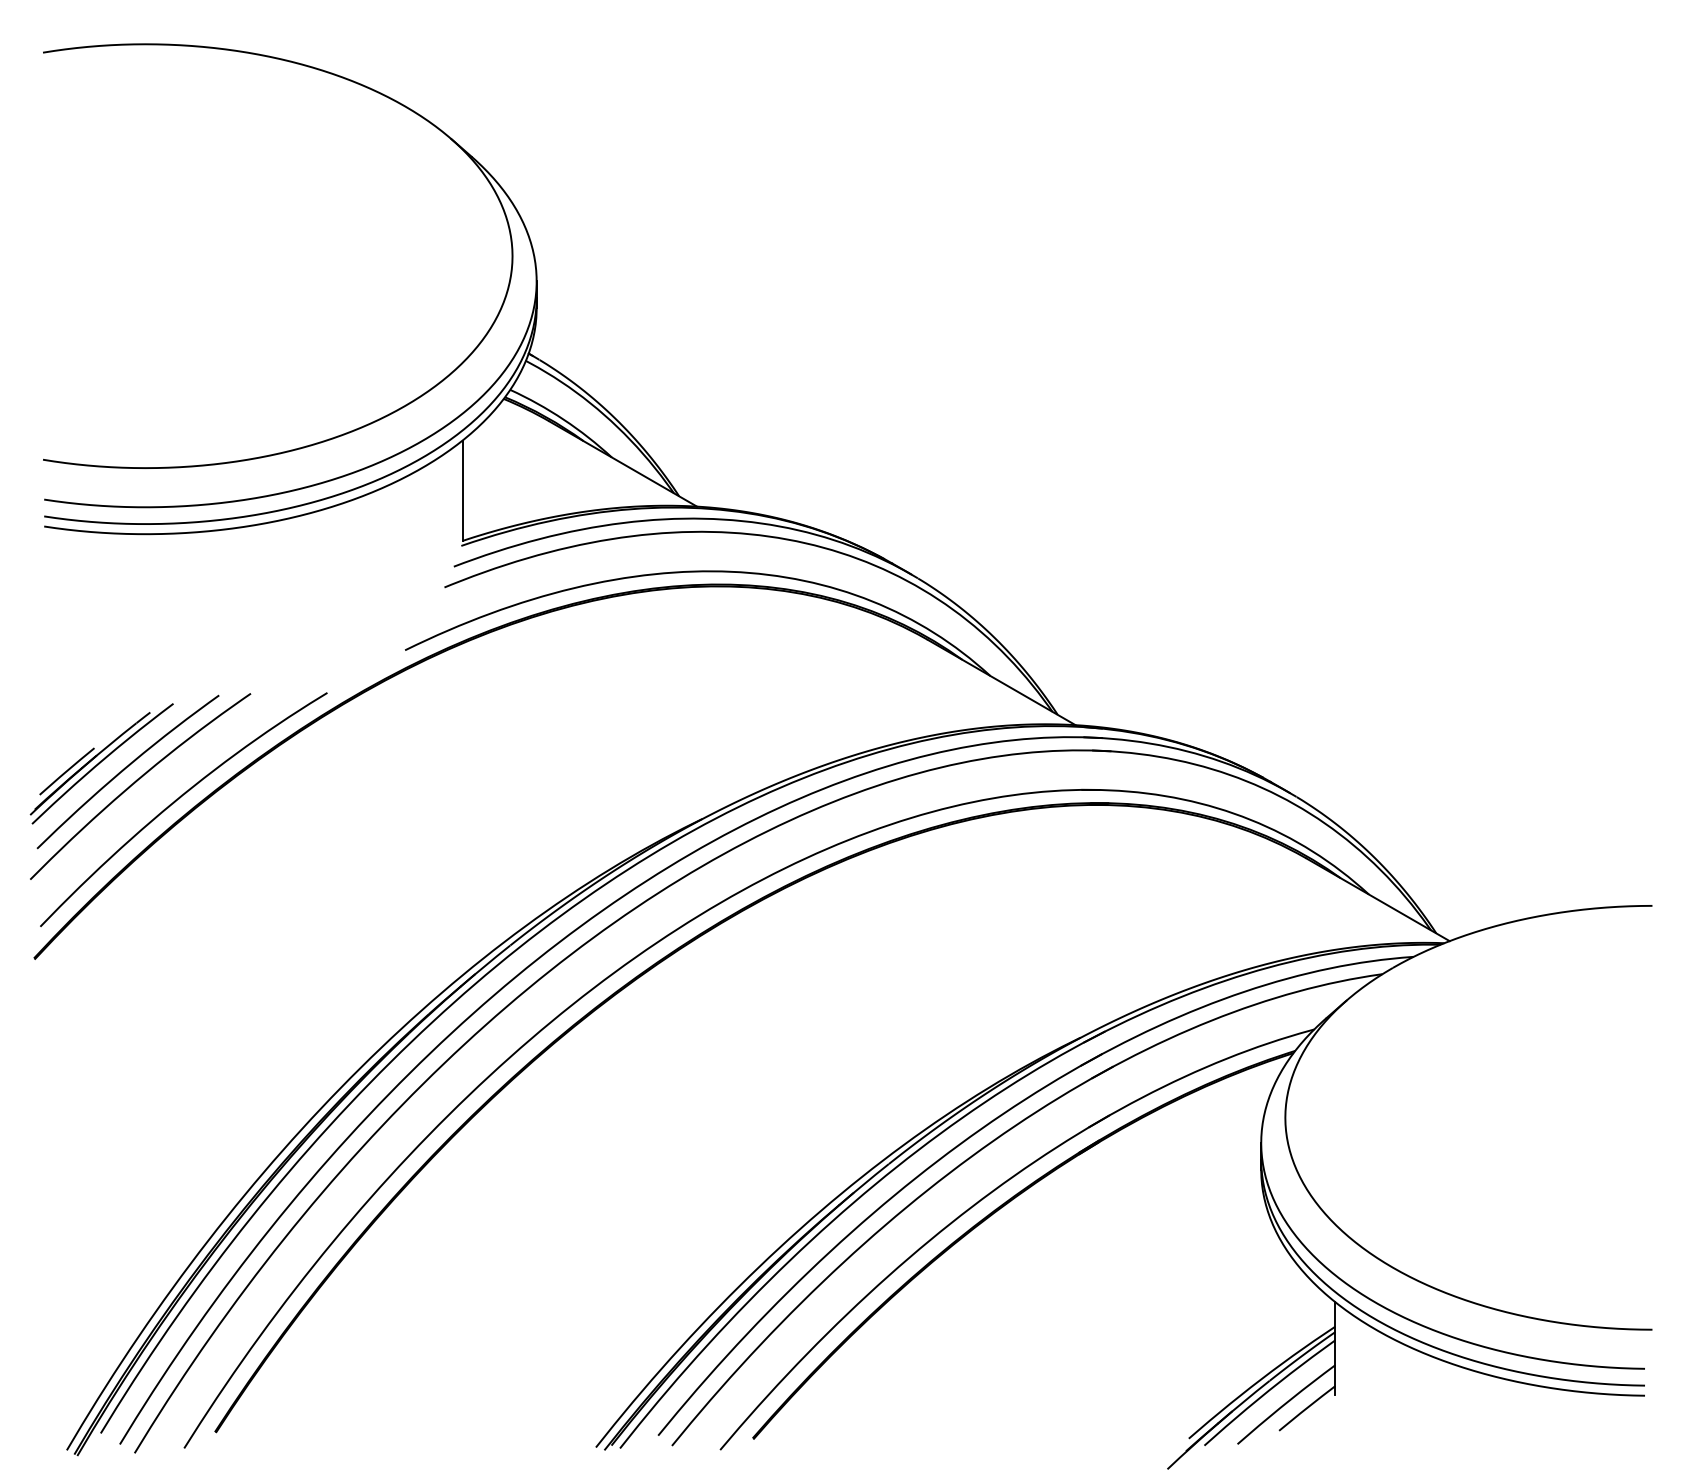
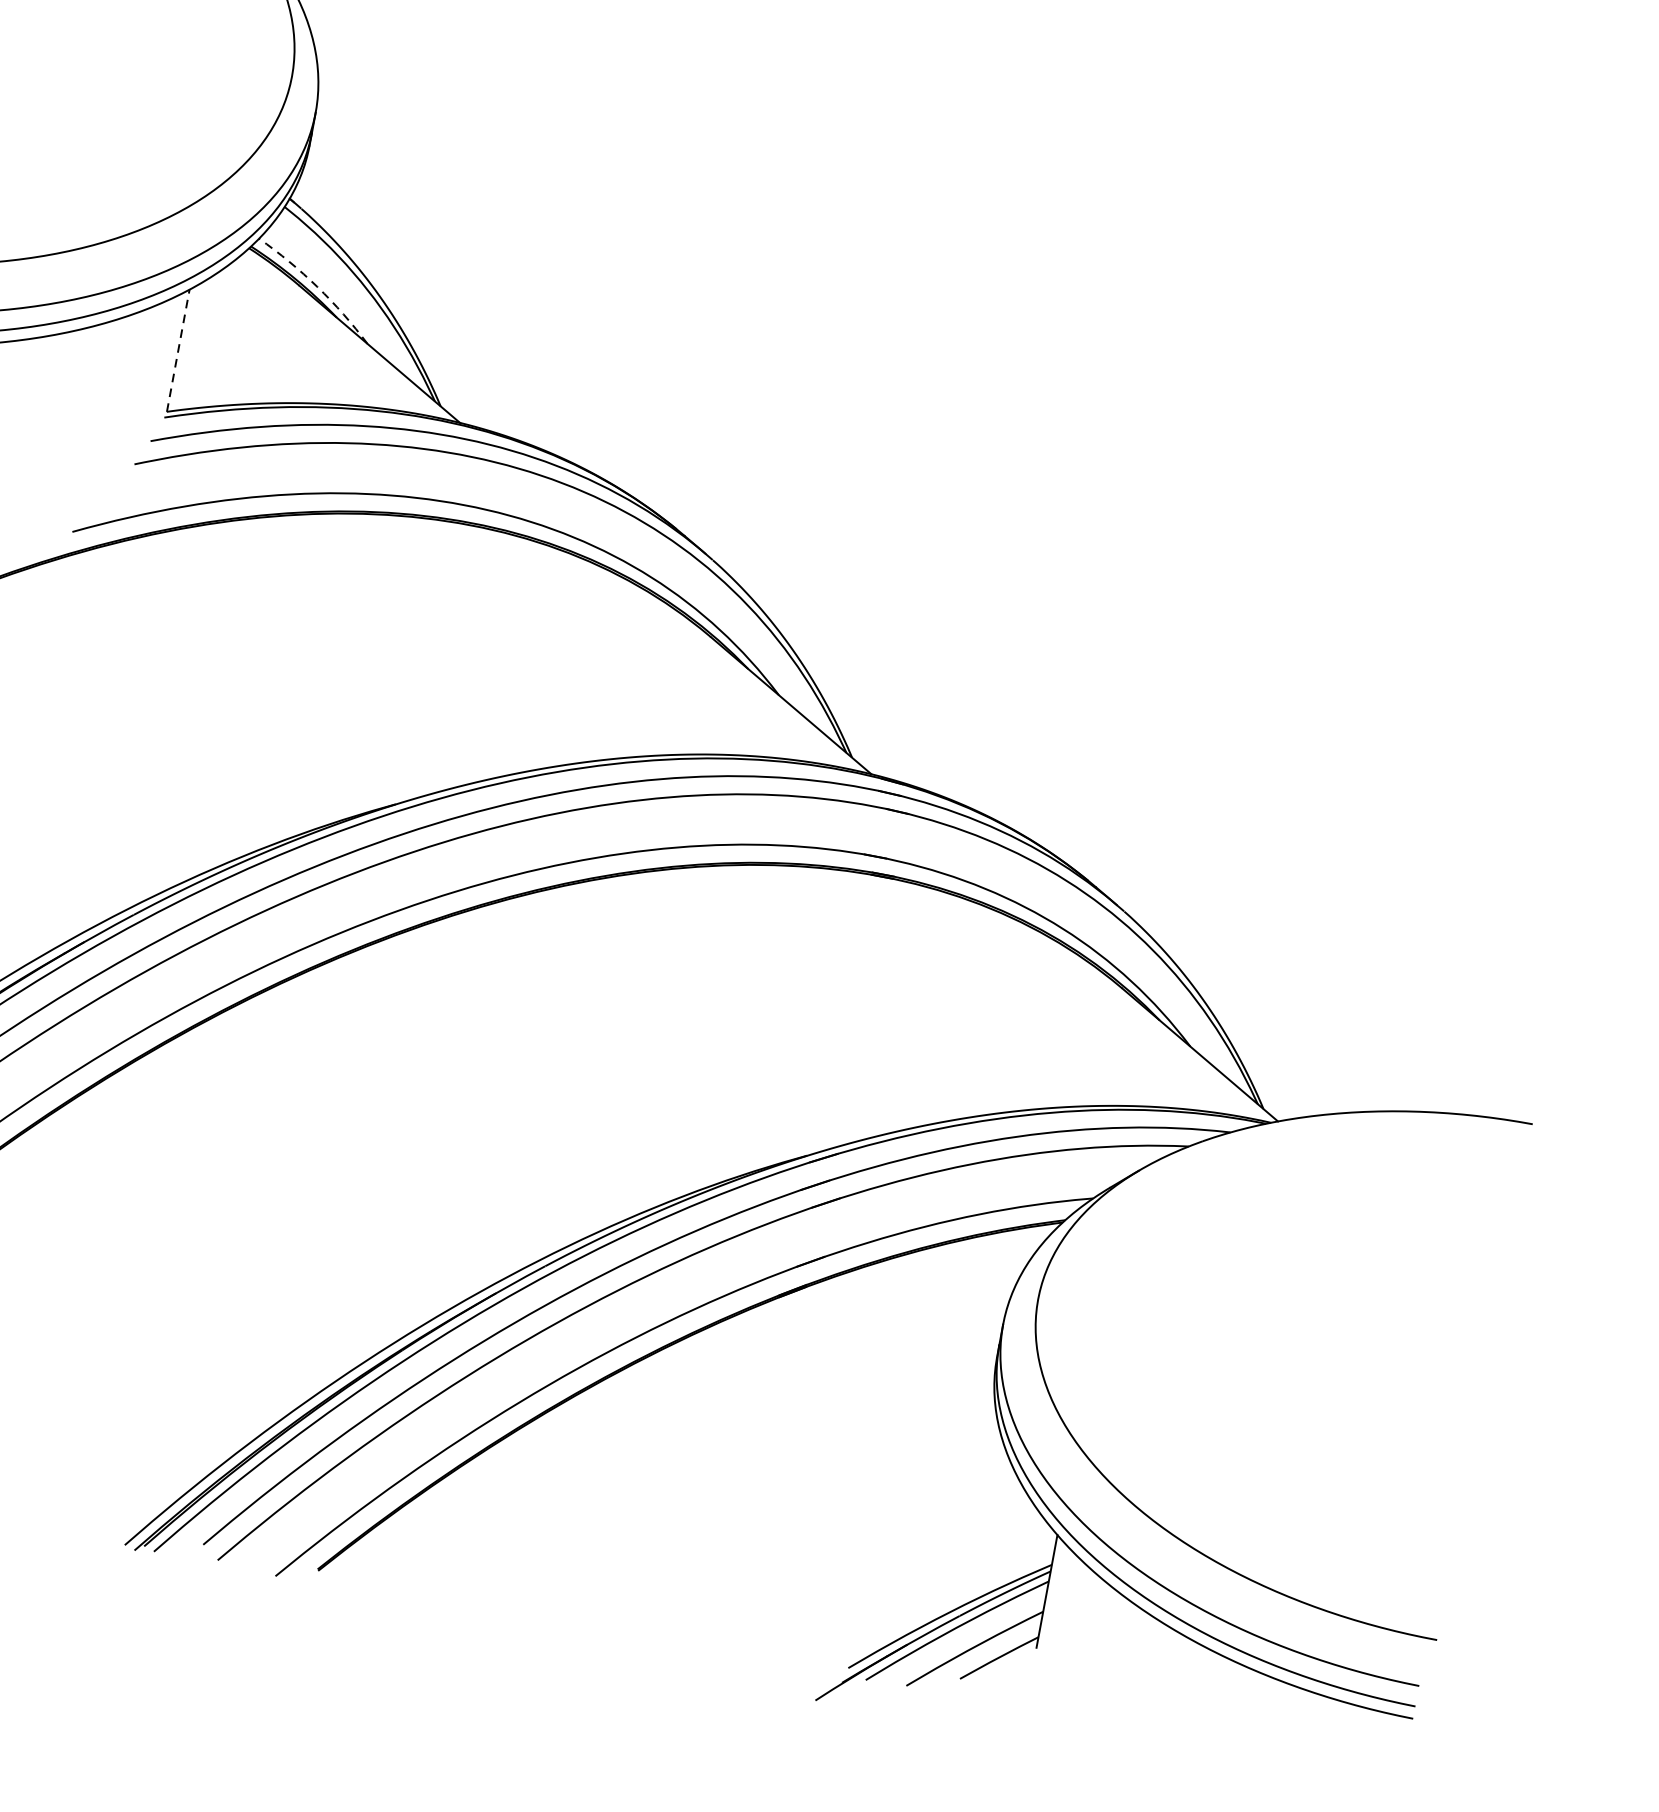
arc: (563, 419) -> (317, 286), solid -> dashed
line: (462, 490) -> (178, 350), solid -> dashed

